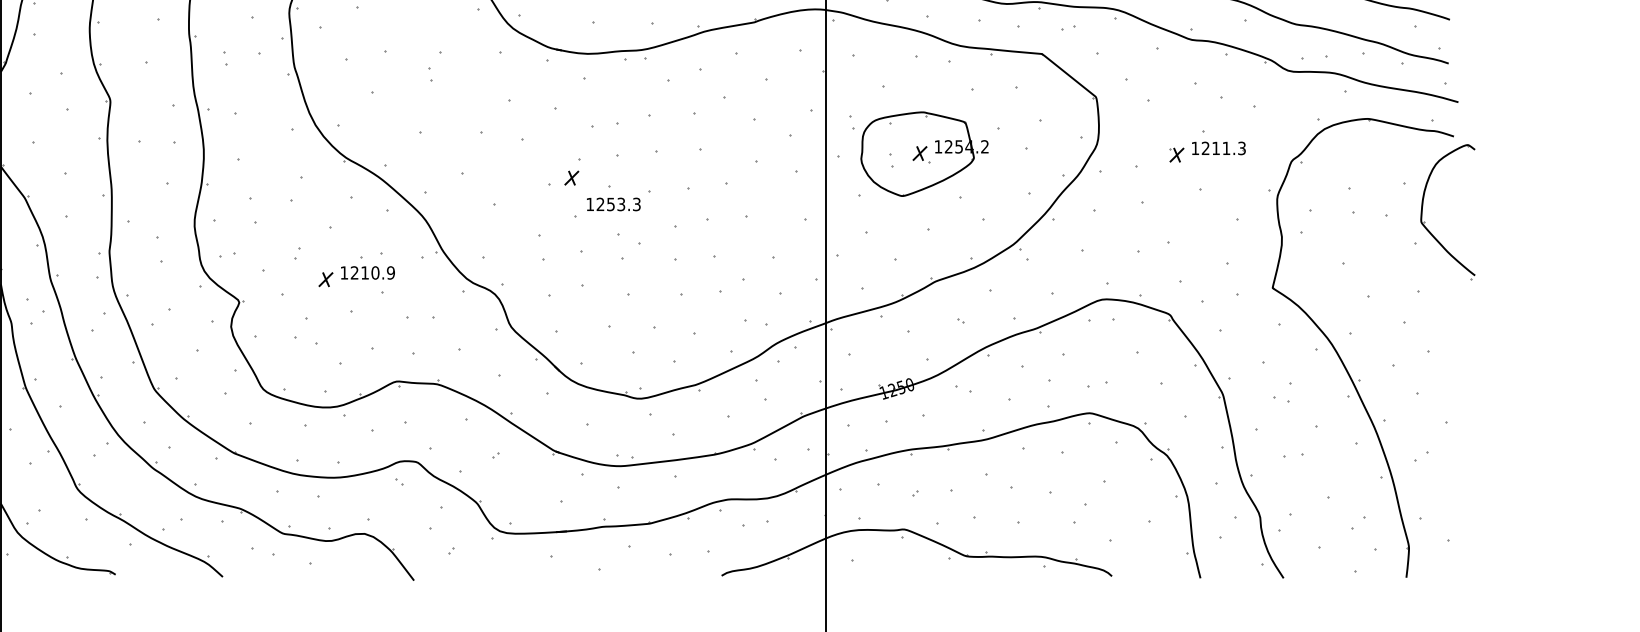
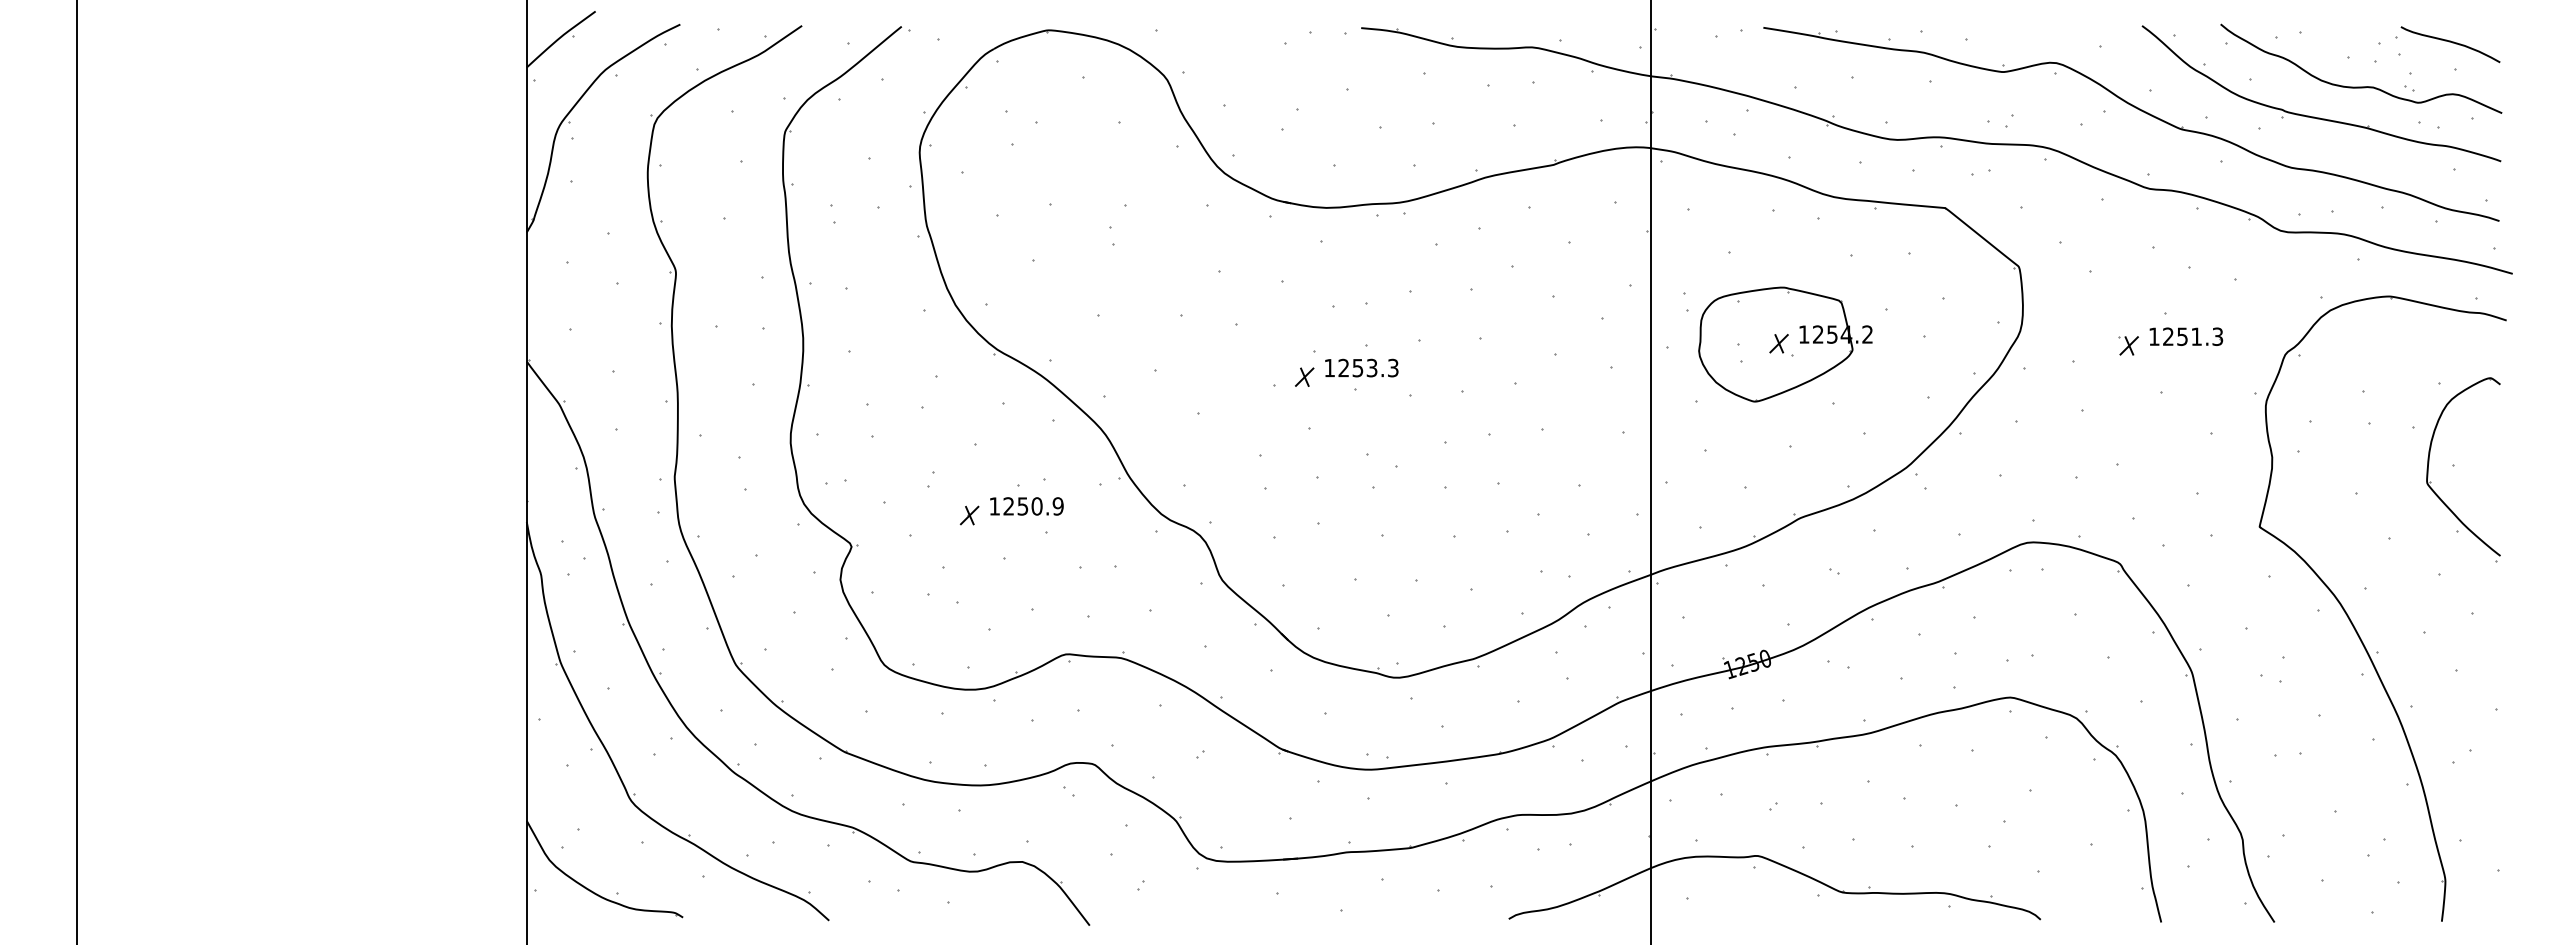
text: (1216, 148) -> (2182, 336), 1211.3 -> 1251.3
text: (613, 204) -> (1361, 367), moved
part: (1423, 207) -> (2429, 463), moved
text: (364, 273) -> (1022, 506), 1210.9 -> 1250.9

